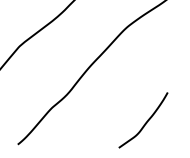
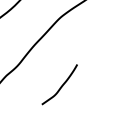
curve: (145, 122) -> (61, 86), moved

